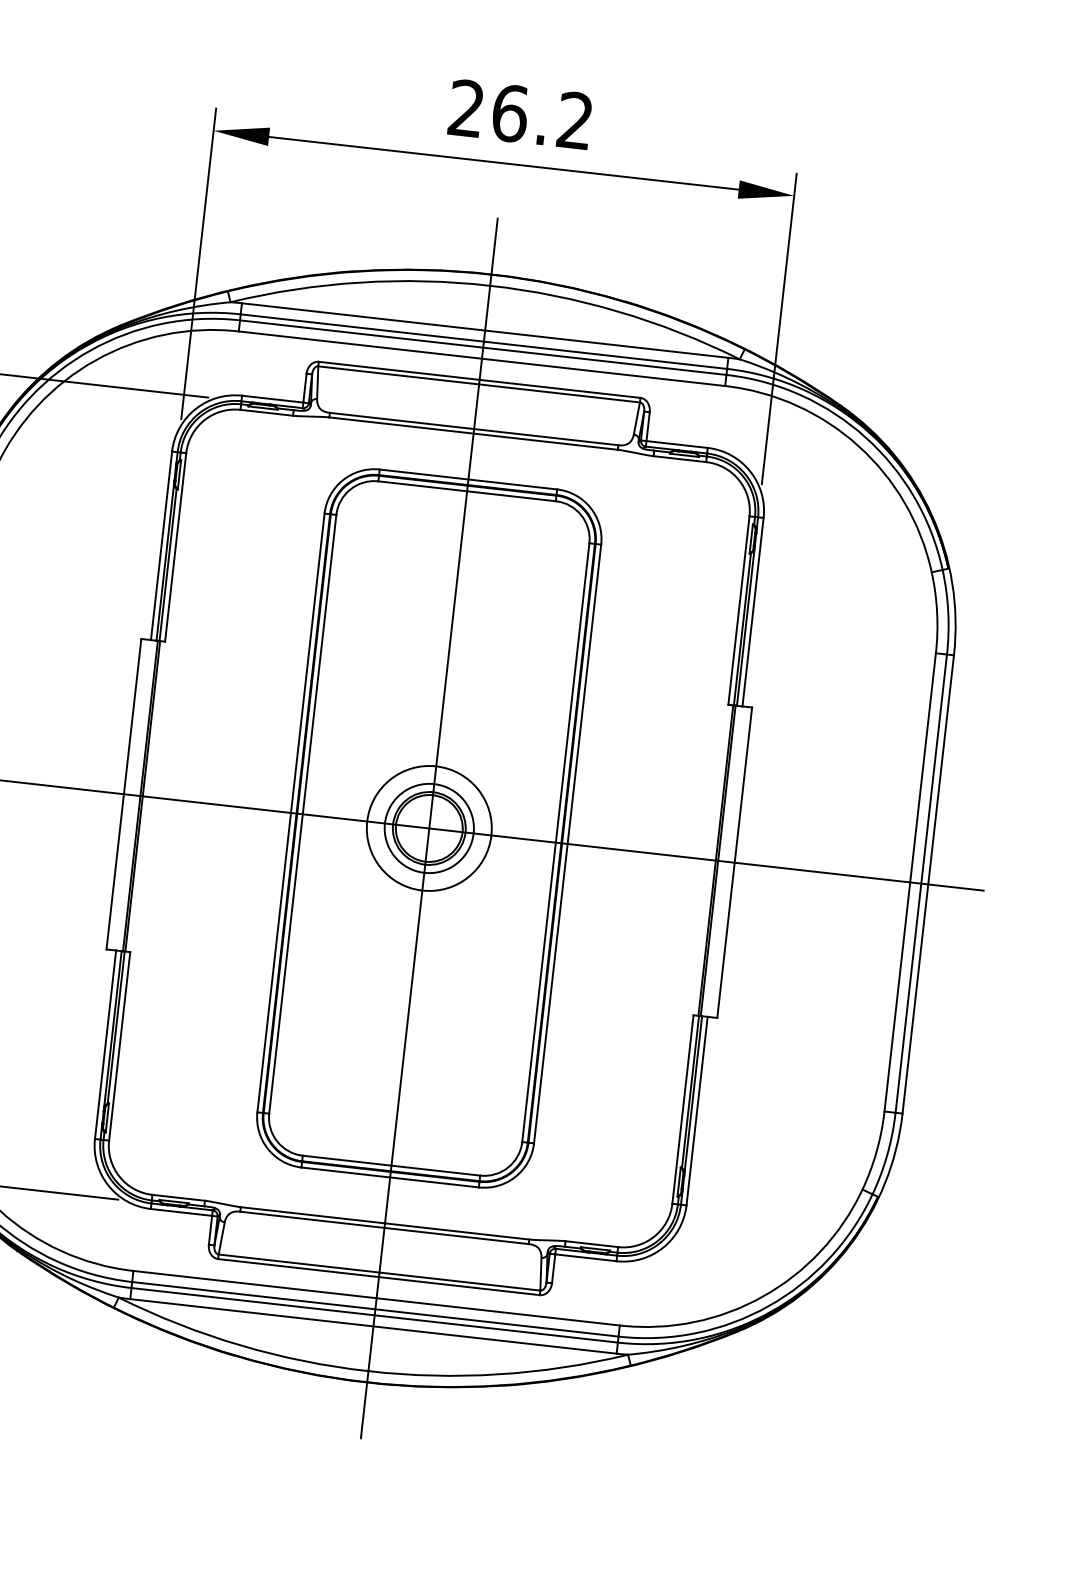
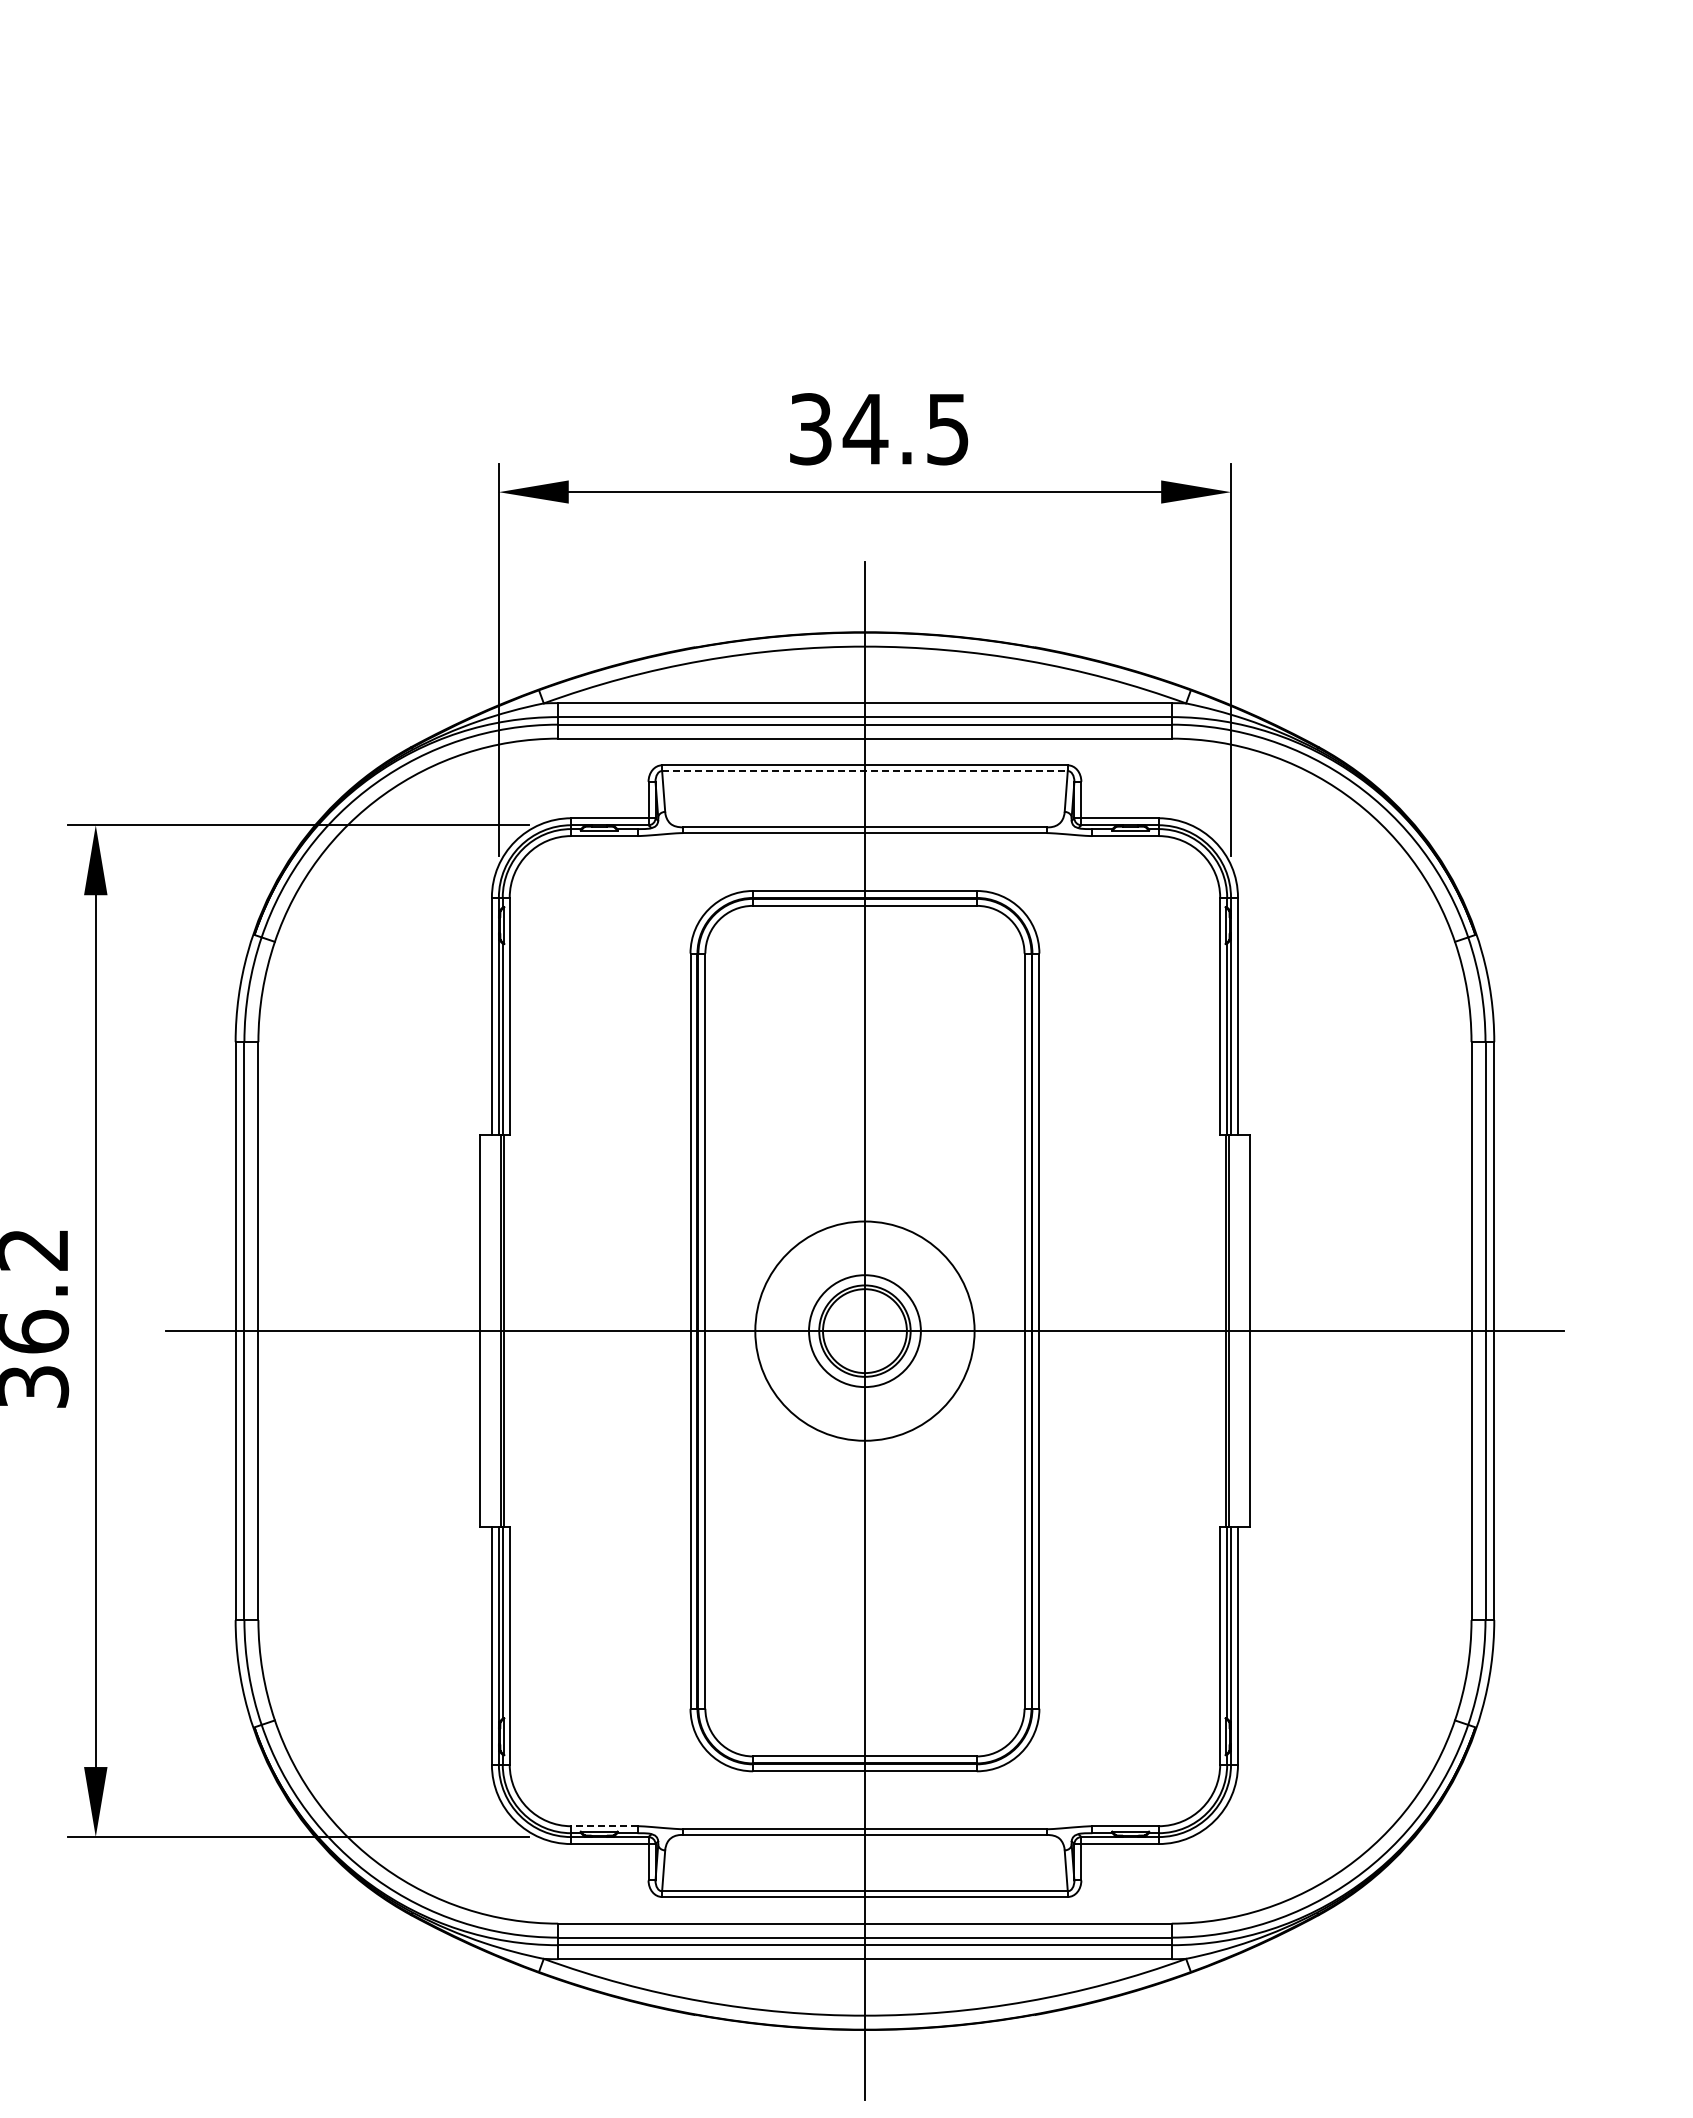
text: (520, 114) -> (878, 429), 26.2 -> 34.5
line: (478, 384) -> (864, 771), solid -> dashed
circle: (429, 827) -> (864, 1330), size x1.4
line: (177, 1197) -> (603, 1826), solid -> dashed

